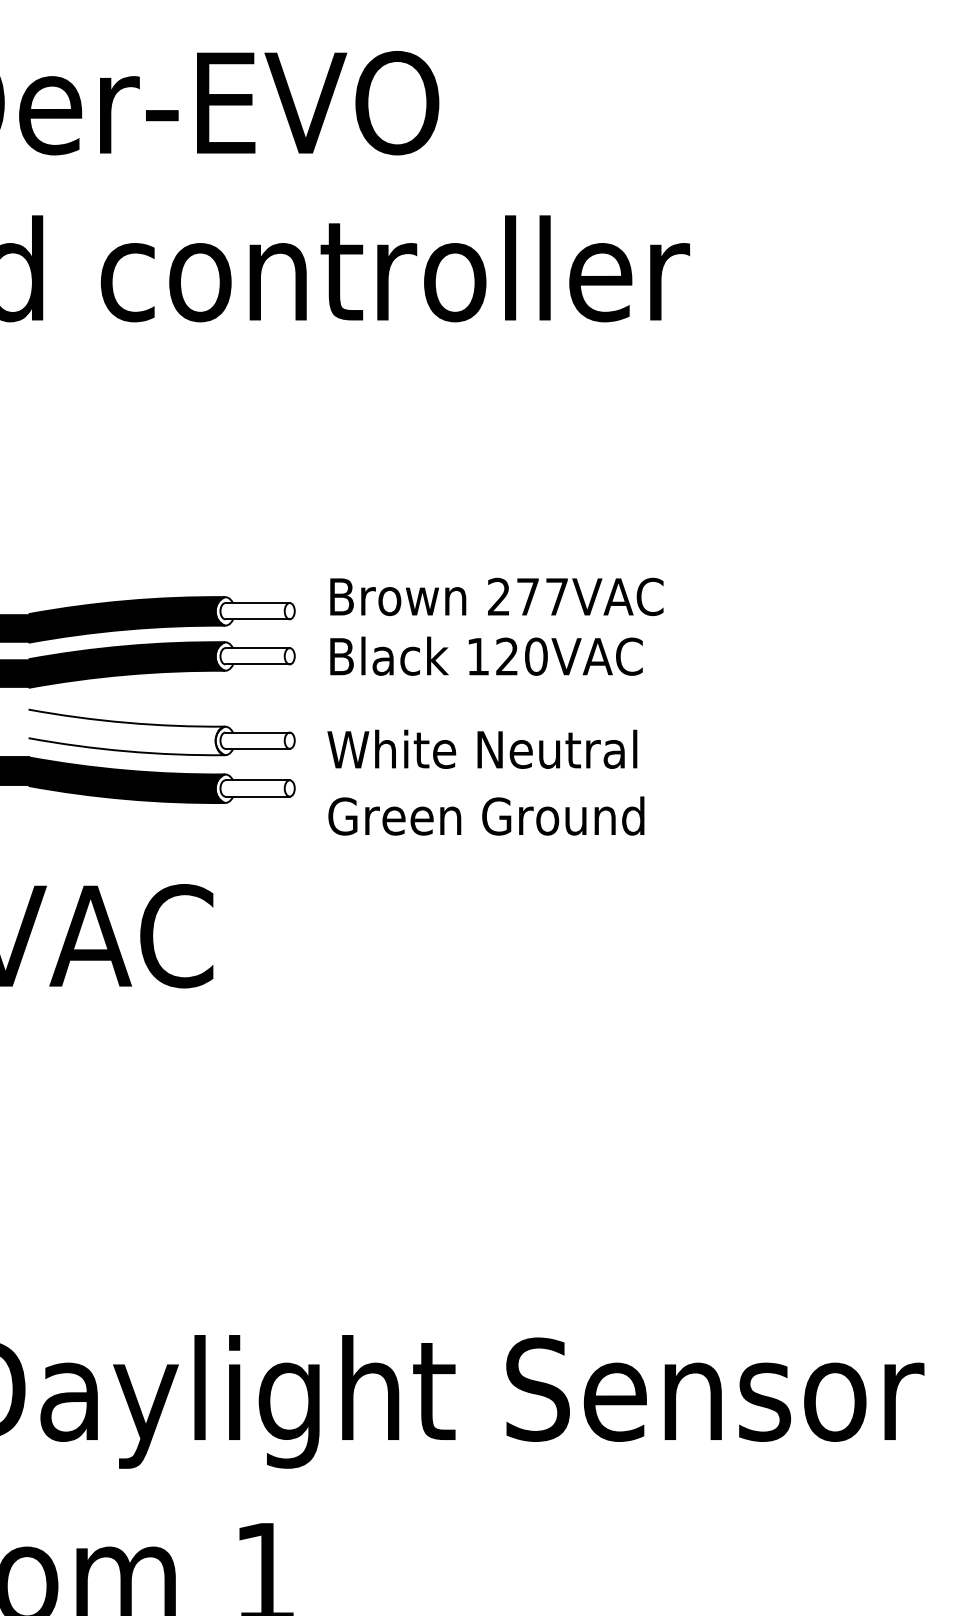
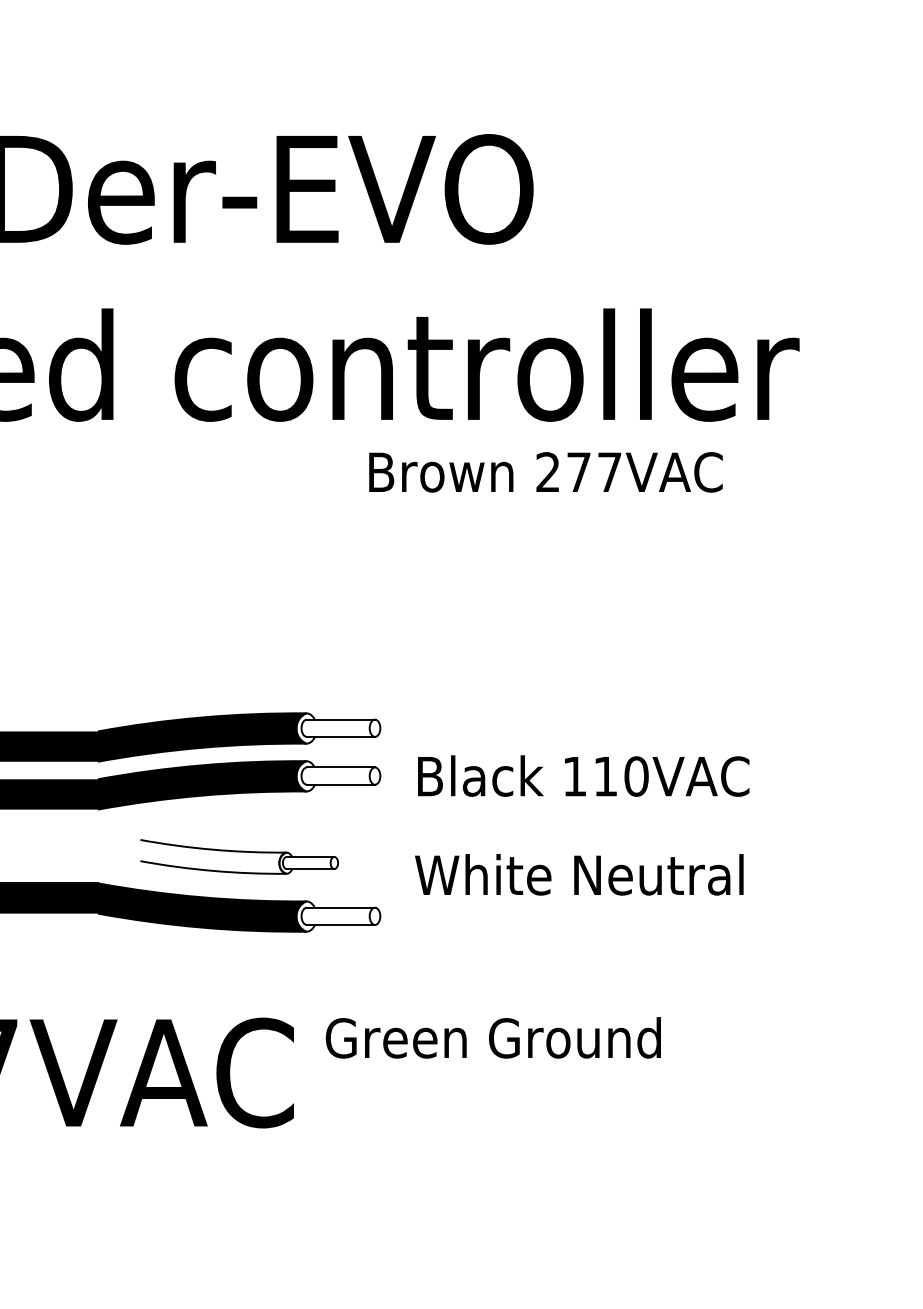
text: (496, 596) -> (545, 471), moved
text: (506, 656) -> (604, 776), 120VAC -> 110VAC
part: (161, 732) -> (238, 856), size x0.7
text: (486, 815) -> (493, 1037), moved

